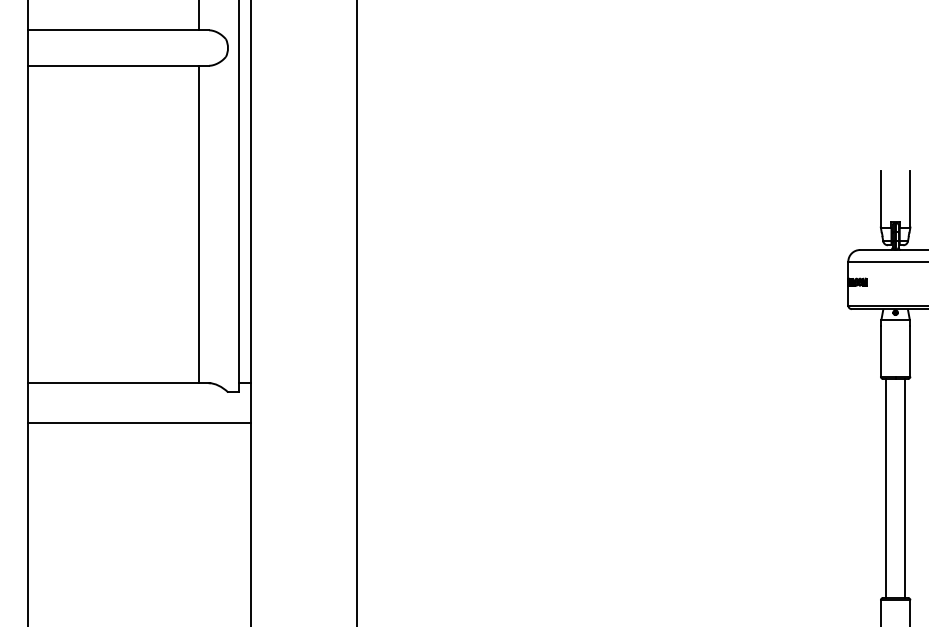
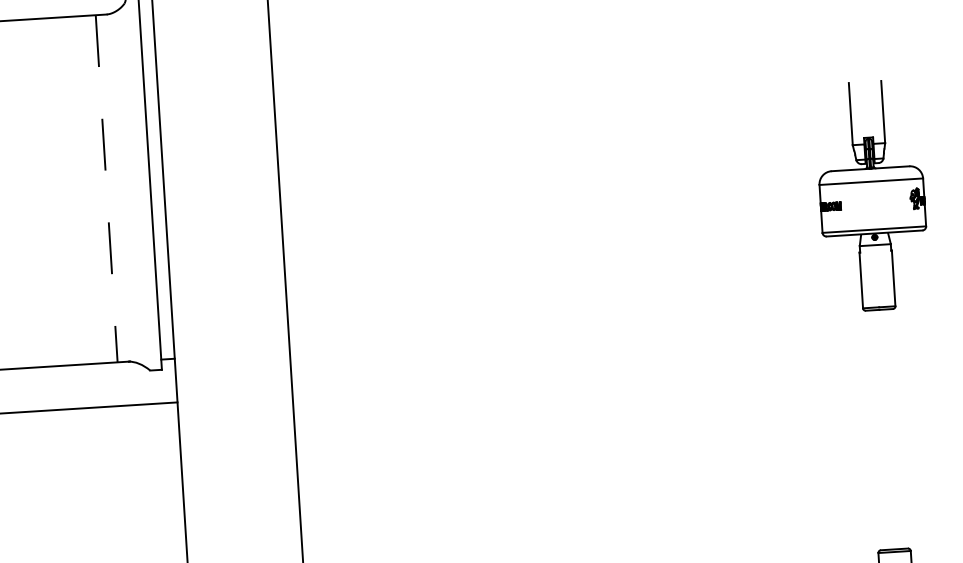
line: (199, 224) -> (107, 188), solid -> dashed
line: (886, 488) -> (876, 430), removed
line: (905, 488) -> (897, 429), removed

